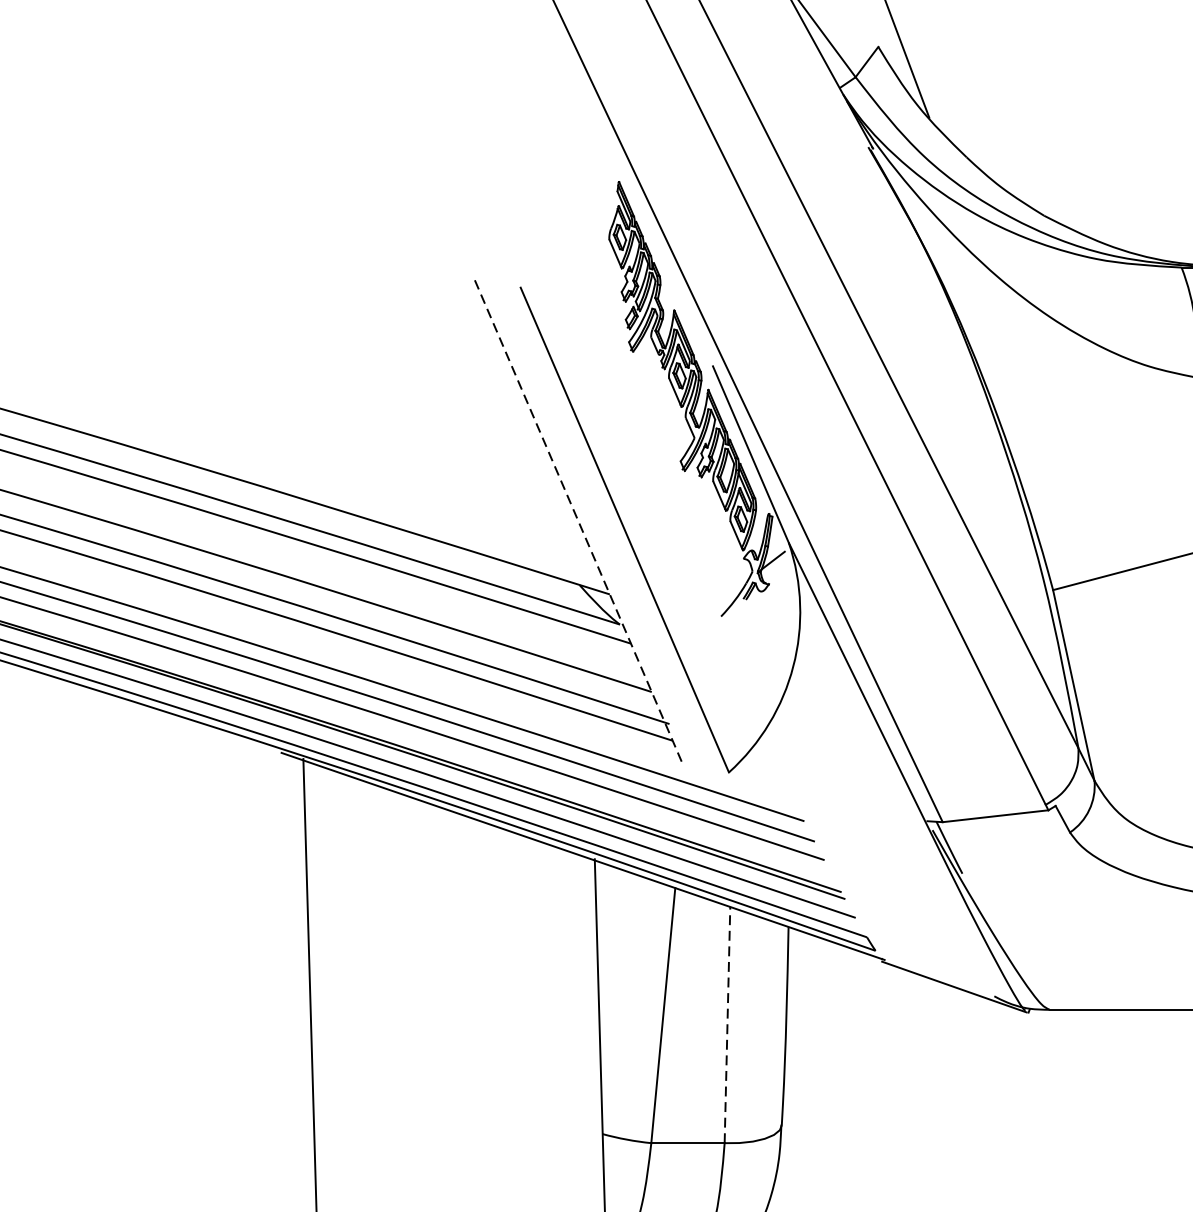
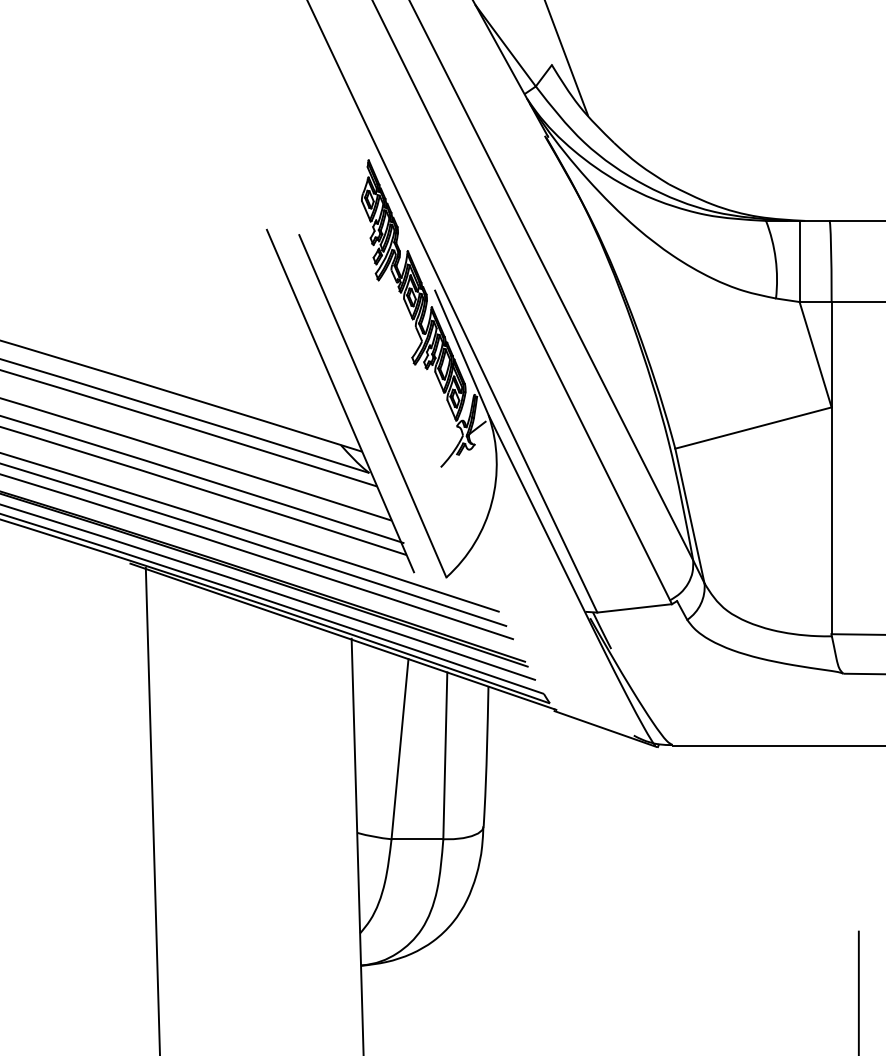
line: (579, 523) -> (340, 401), dashed -> solid
line: (727, 1024) -> (445, 755), dashed -> solid

